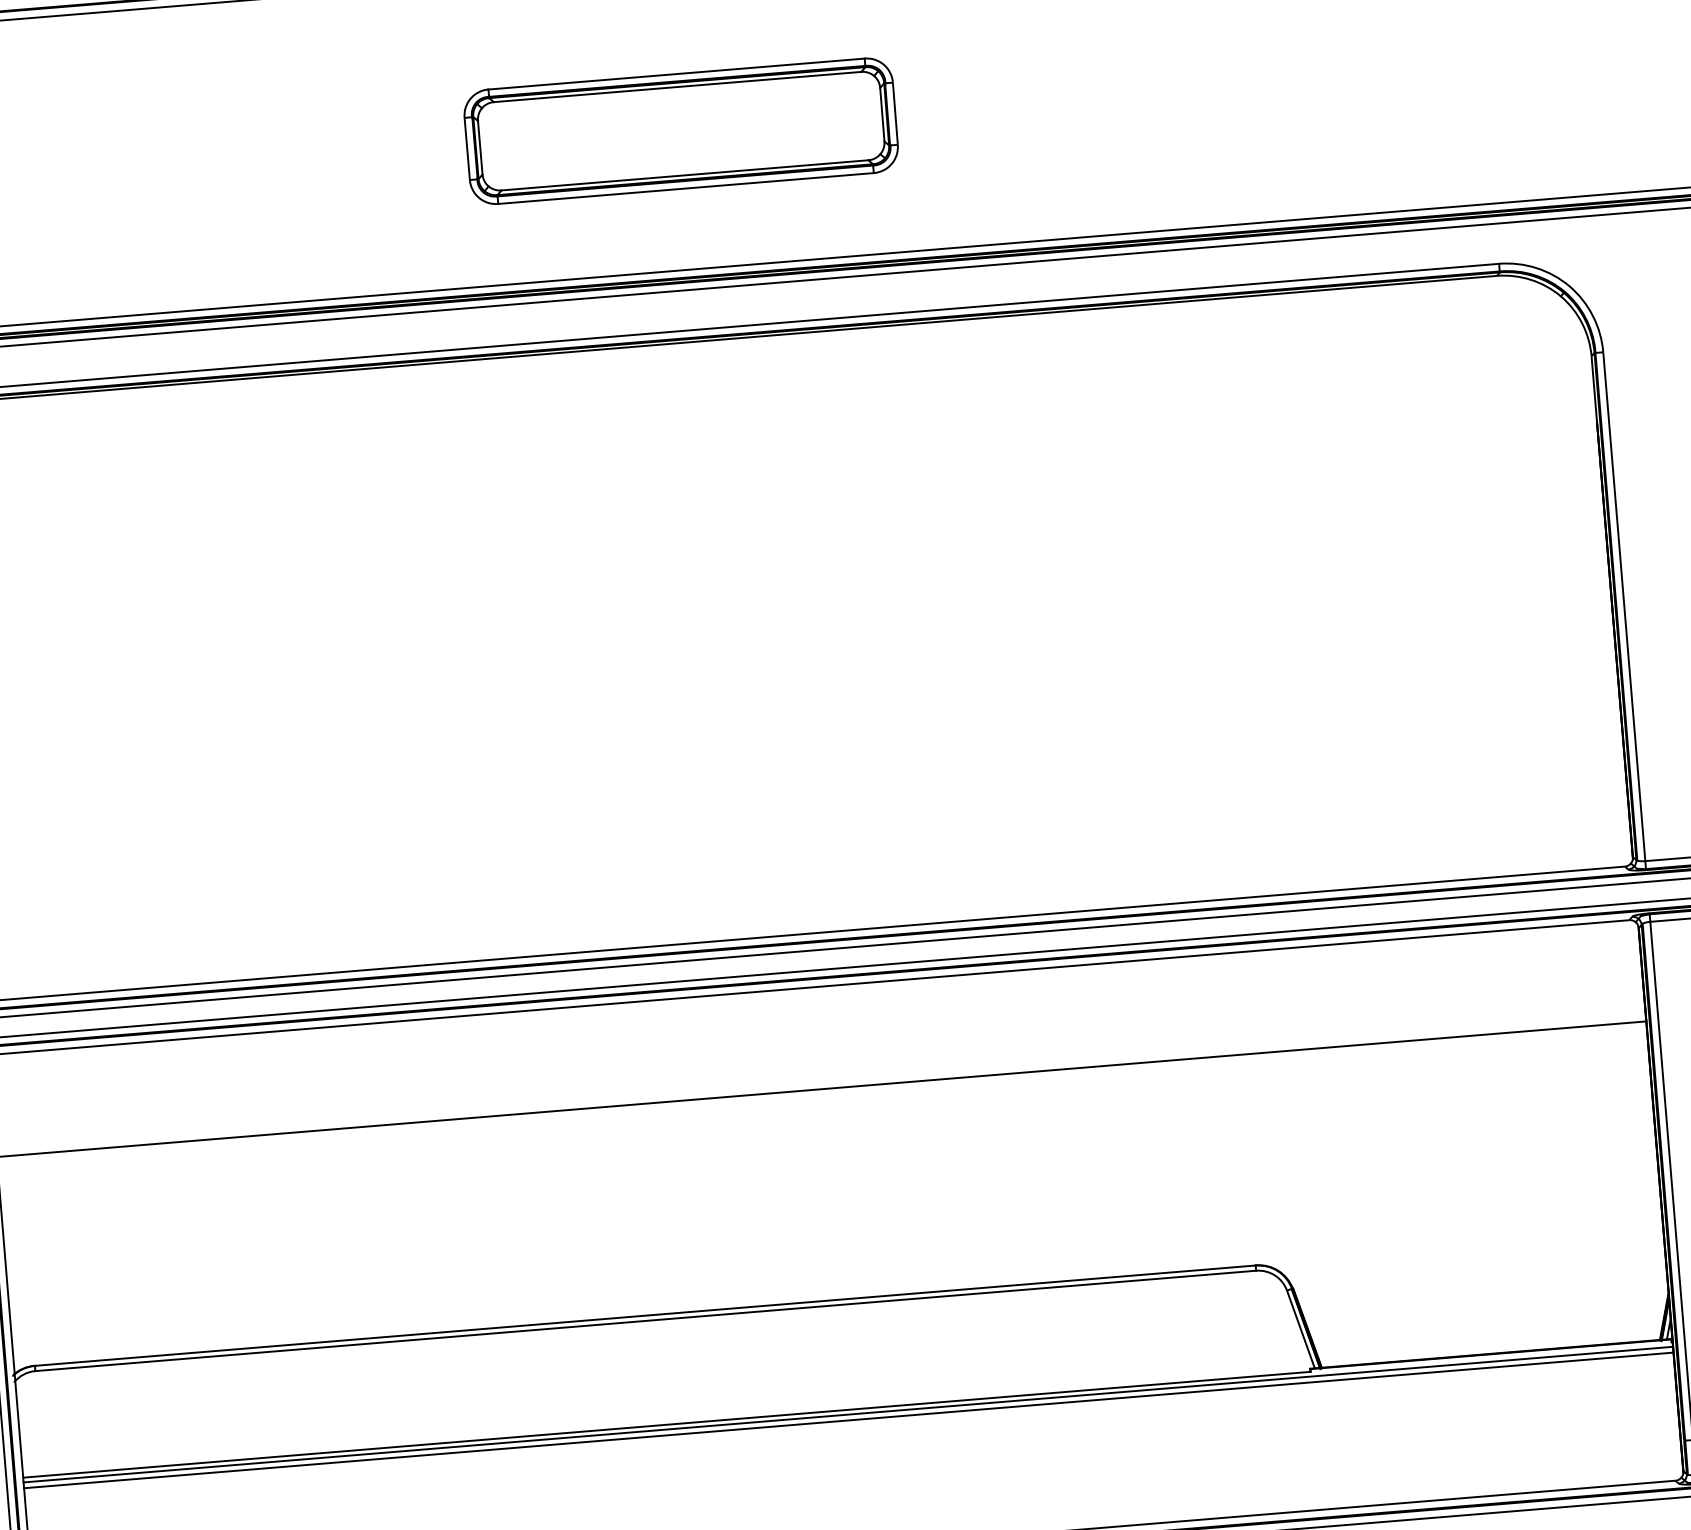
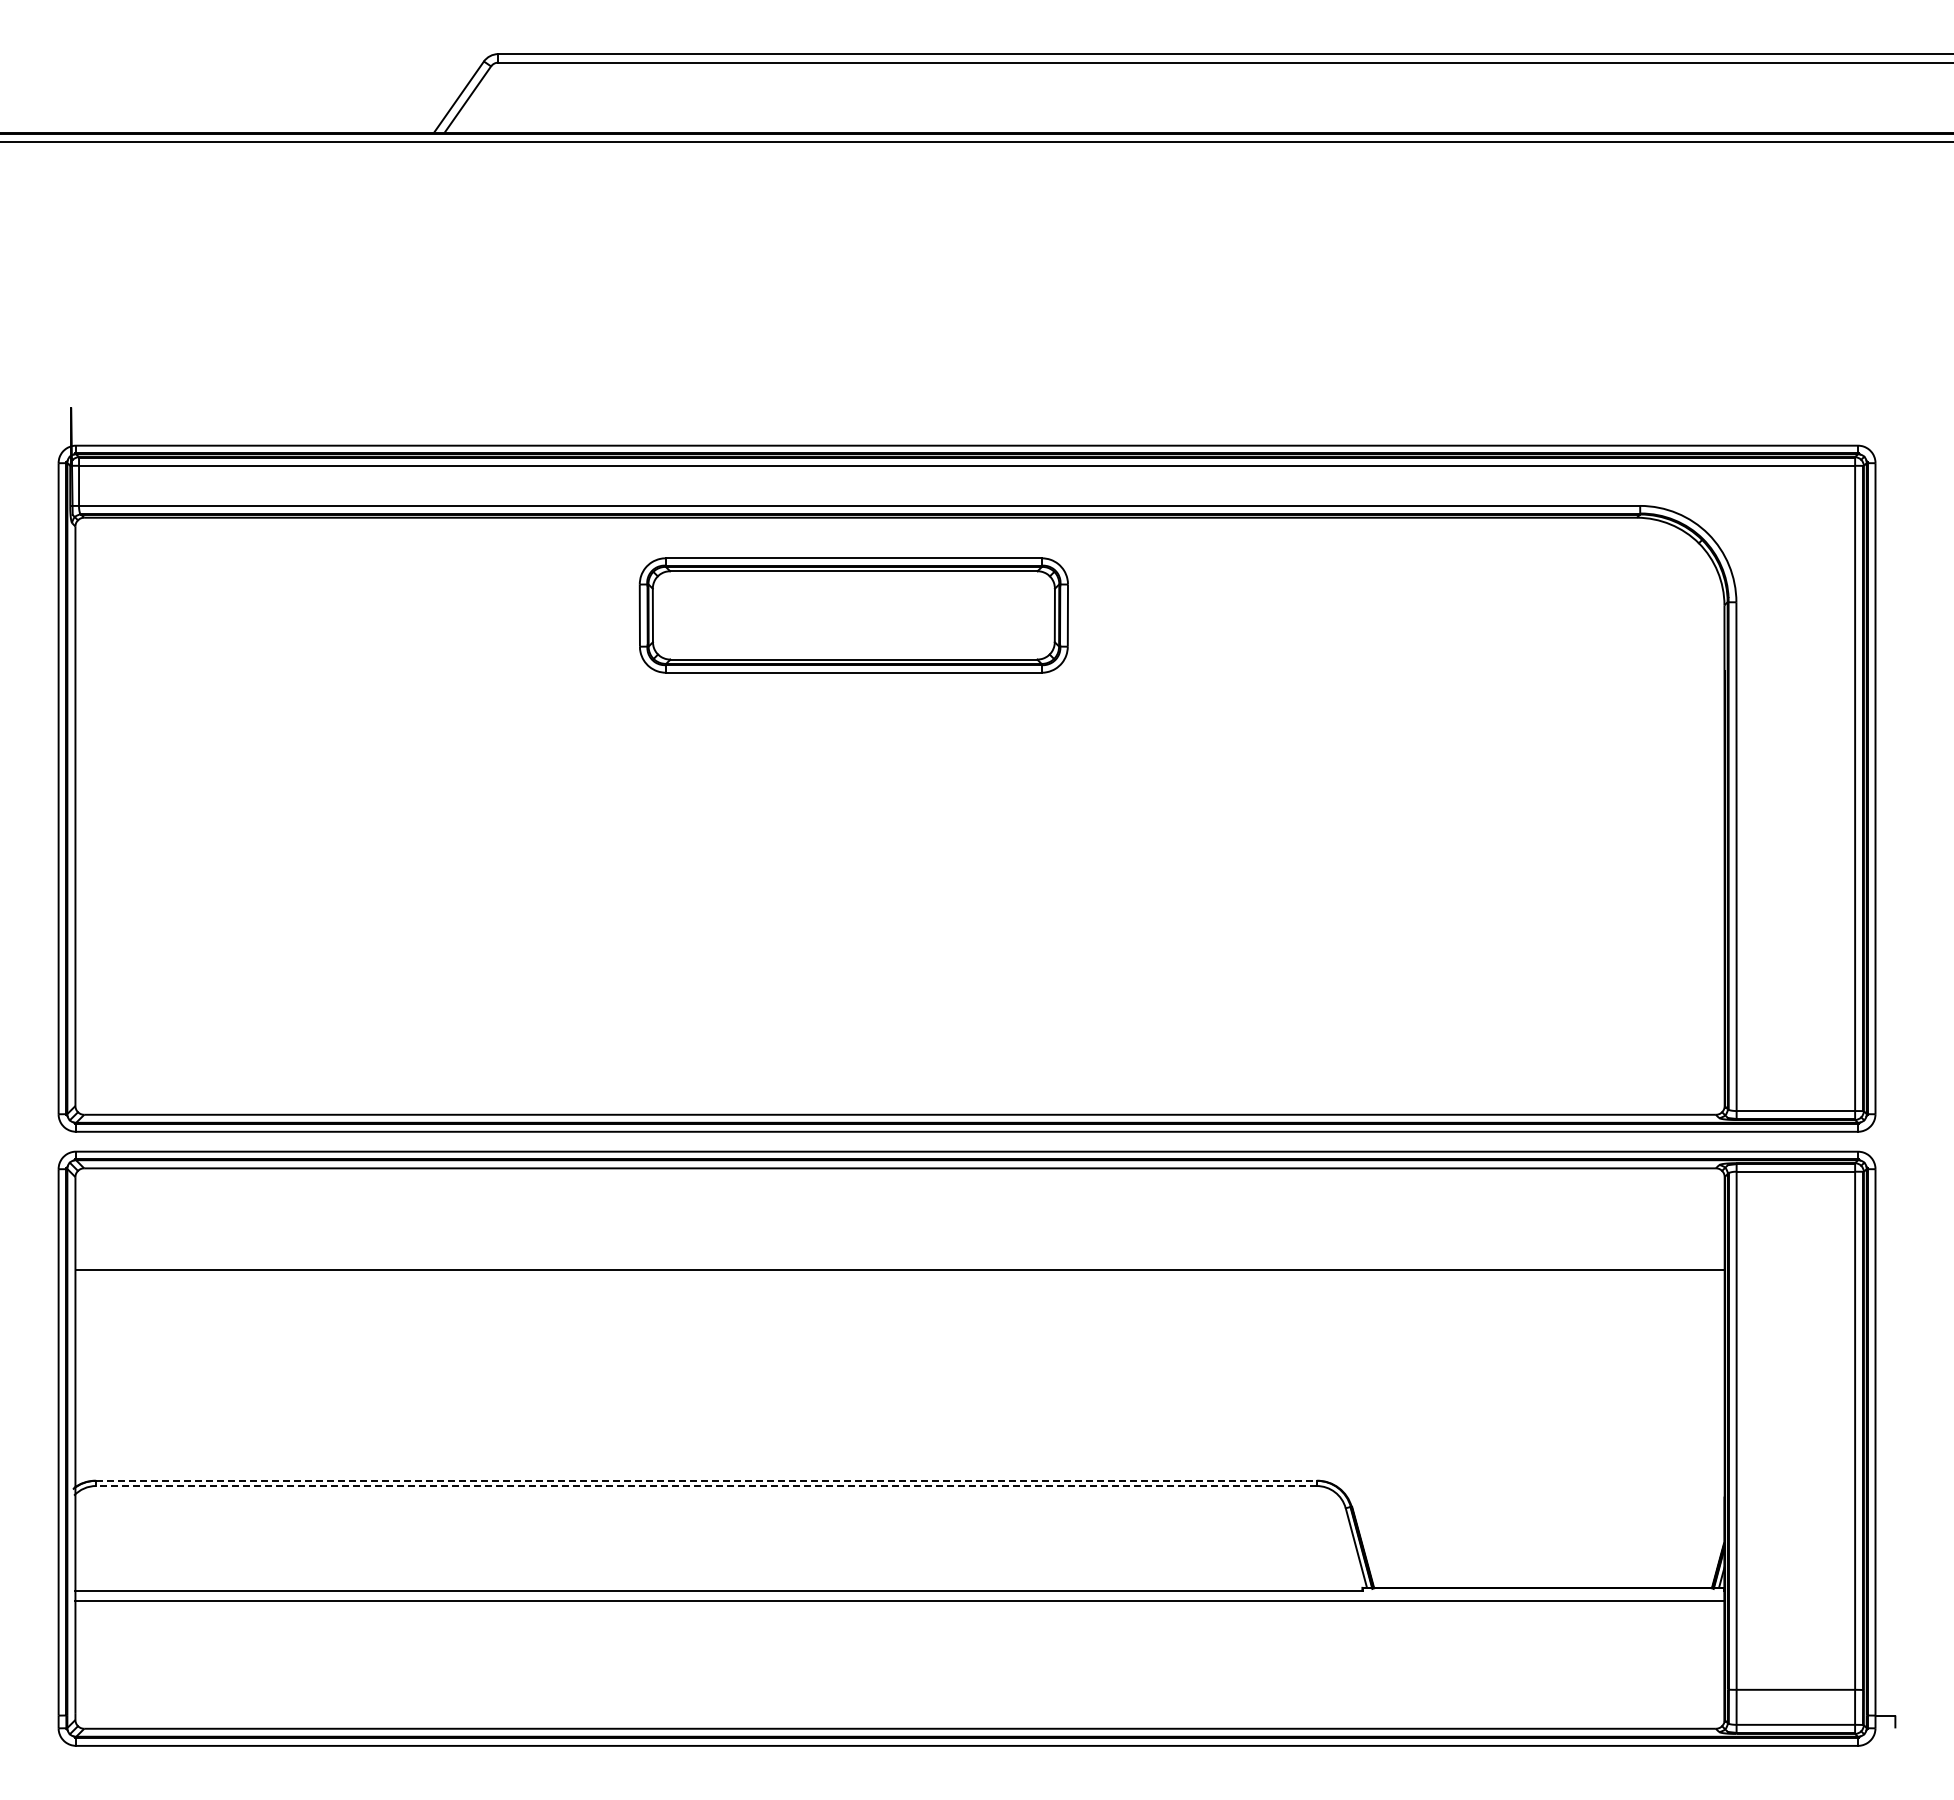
part: (680, 131) -> (853, 615), moved
line: (645, 1315) -> (706, 1480), solid -> dashed
line: (644, 1321) -> (705, 1486), solid -> dashed
line: (847, 1414) -> (899, 1595), removed

